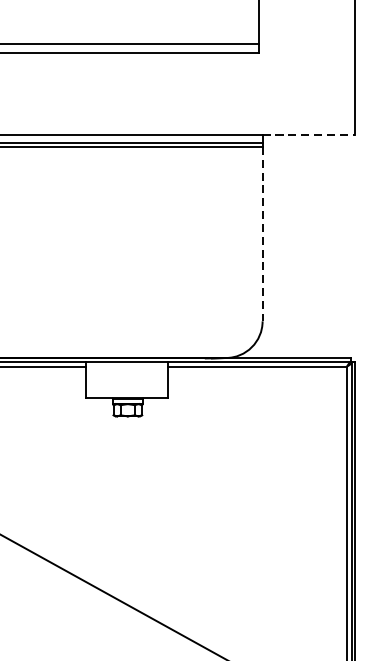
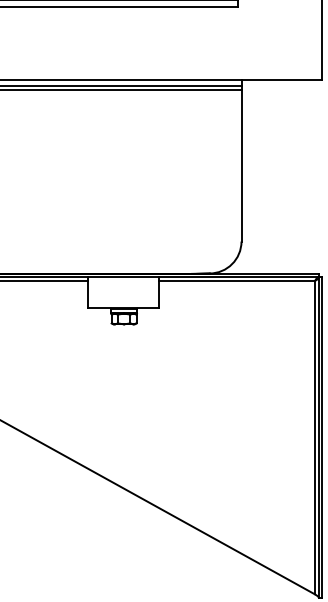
line: (309, 135) -> (282, 79), dashed -> solid
line: (262, 233) -> (241, 165), dashed -> solid

